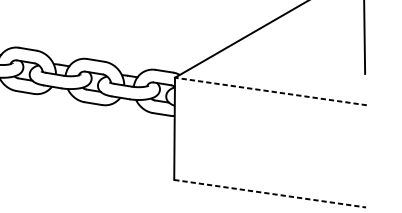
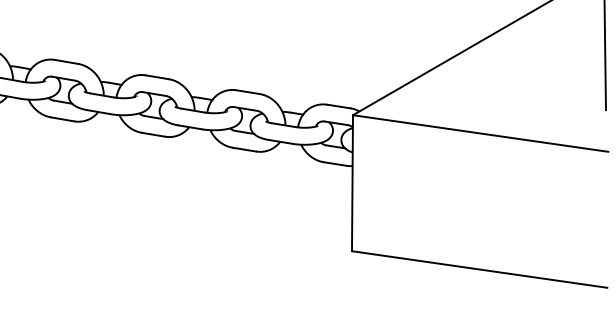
line: (270, 91) -> (480, 133), dashed -> solid
line: (270, 193) -> (479, 269), dashed -> solid

